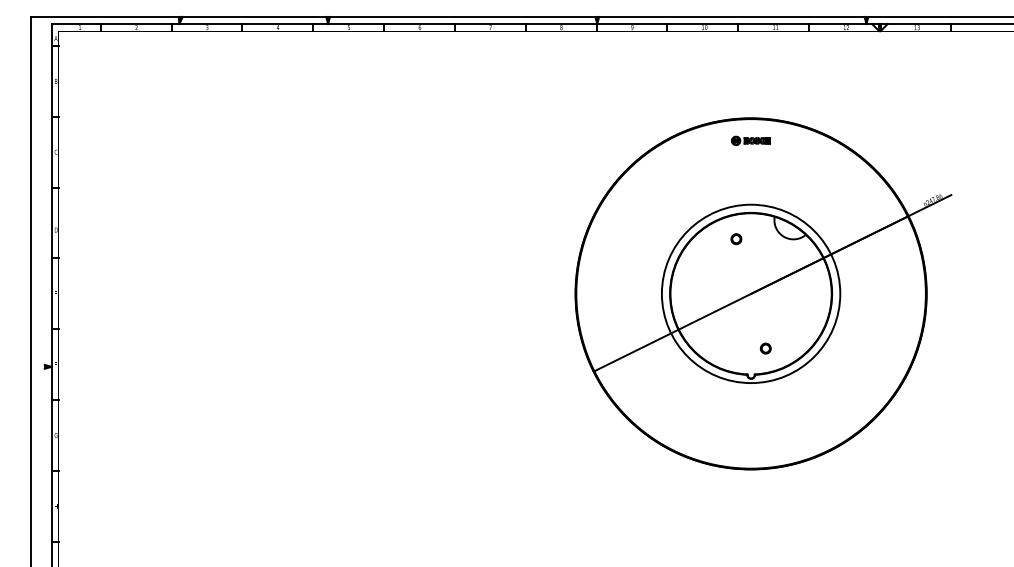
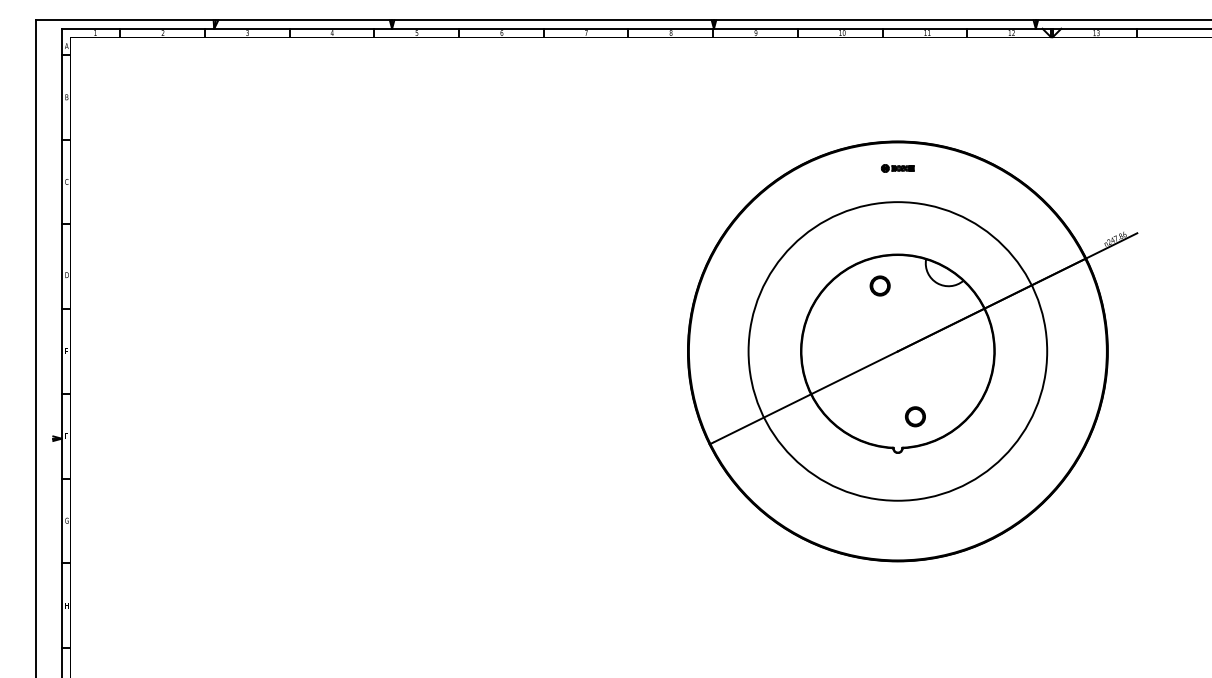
part: (750, 140) -> (897, 168), size x0.7
circle: (736, 238) -> (880, 285), size x1.6
circle: (750, 293) -> (897, 351), size x1.4
circle: (765, 348) -> (915, 416), size x1.6

